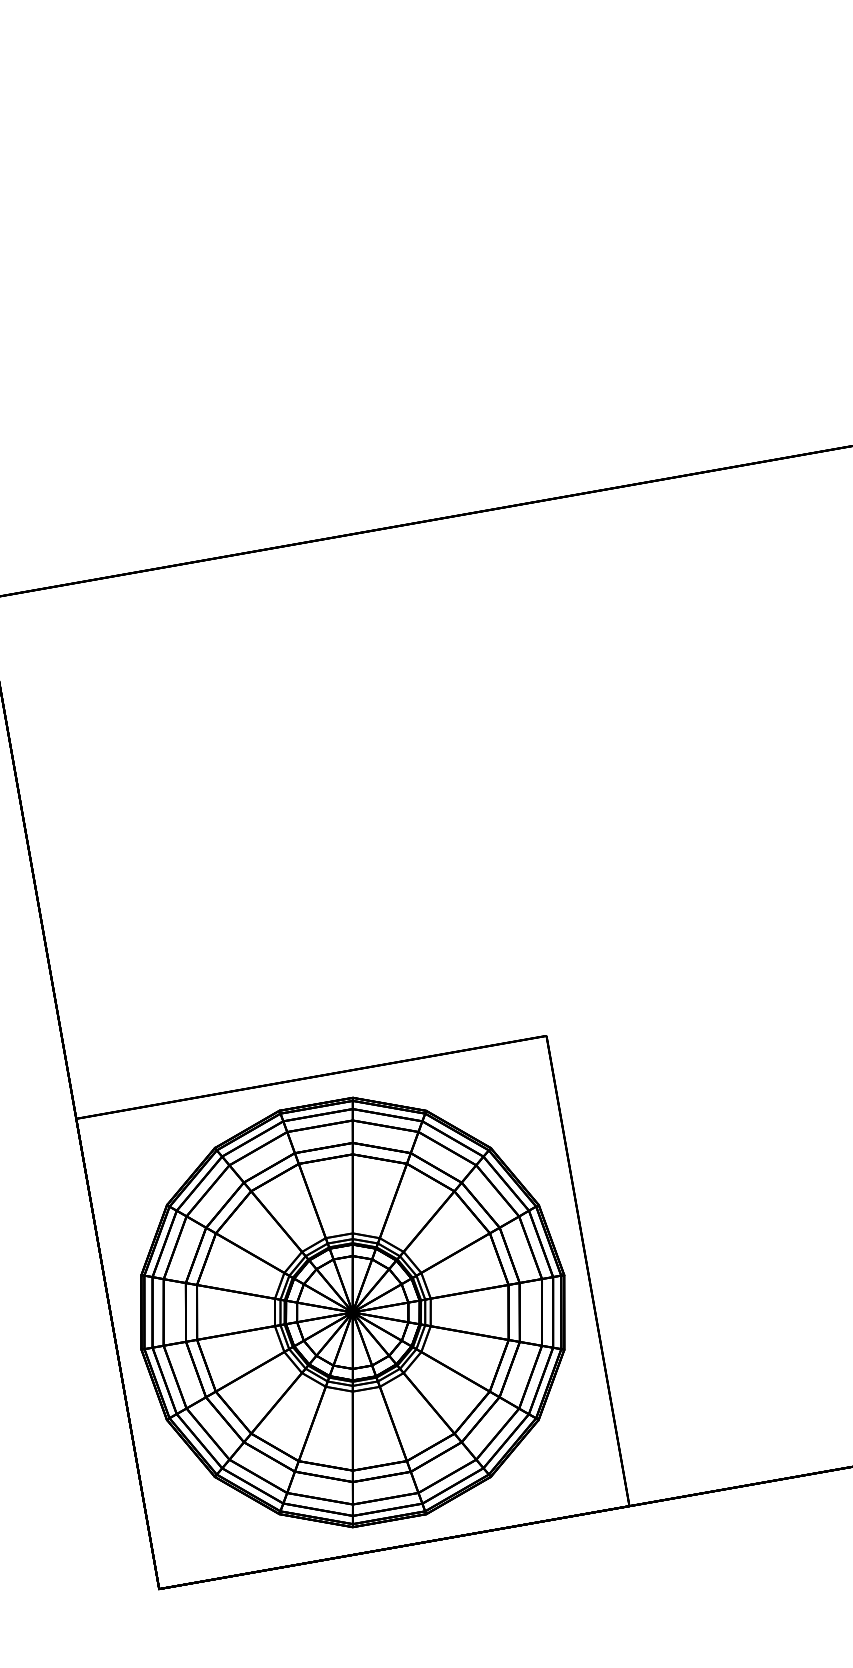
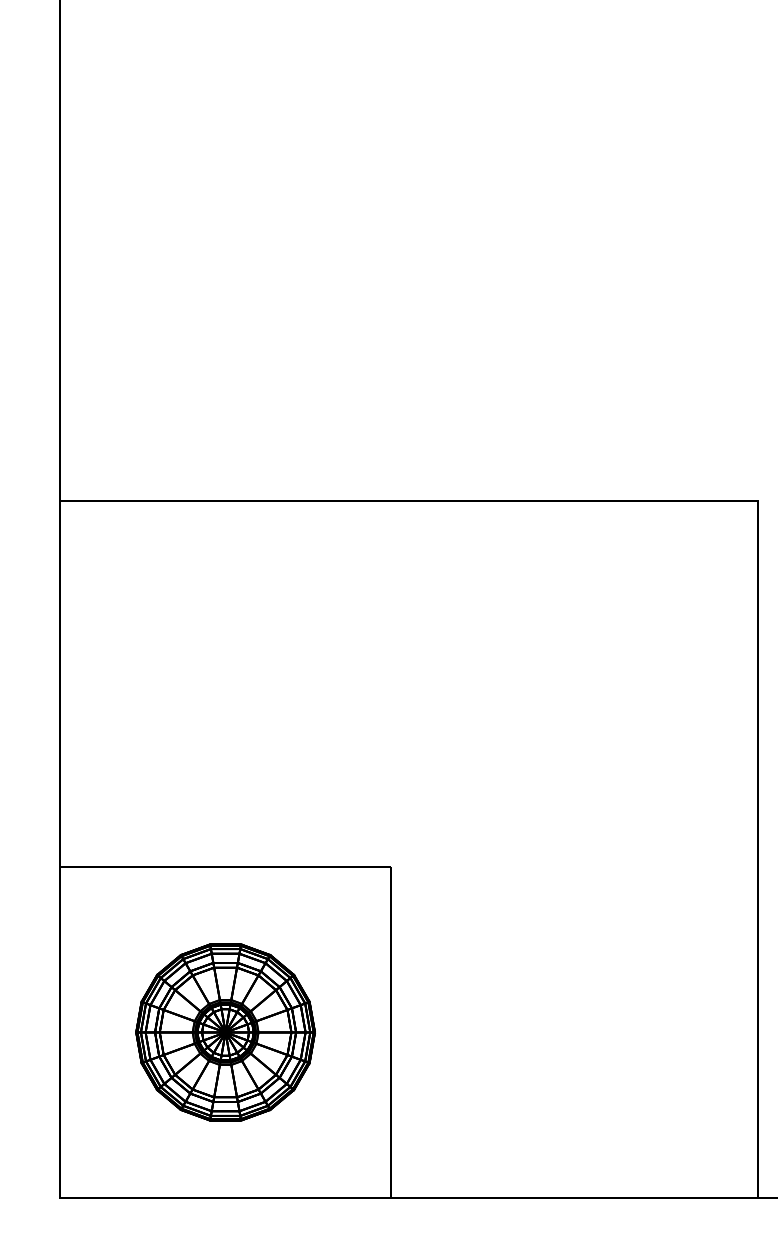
part: (352, 1312) -> (225, 1032), size x0.6

